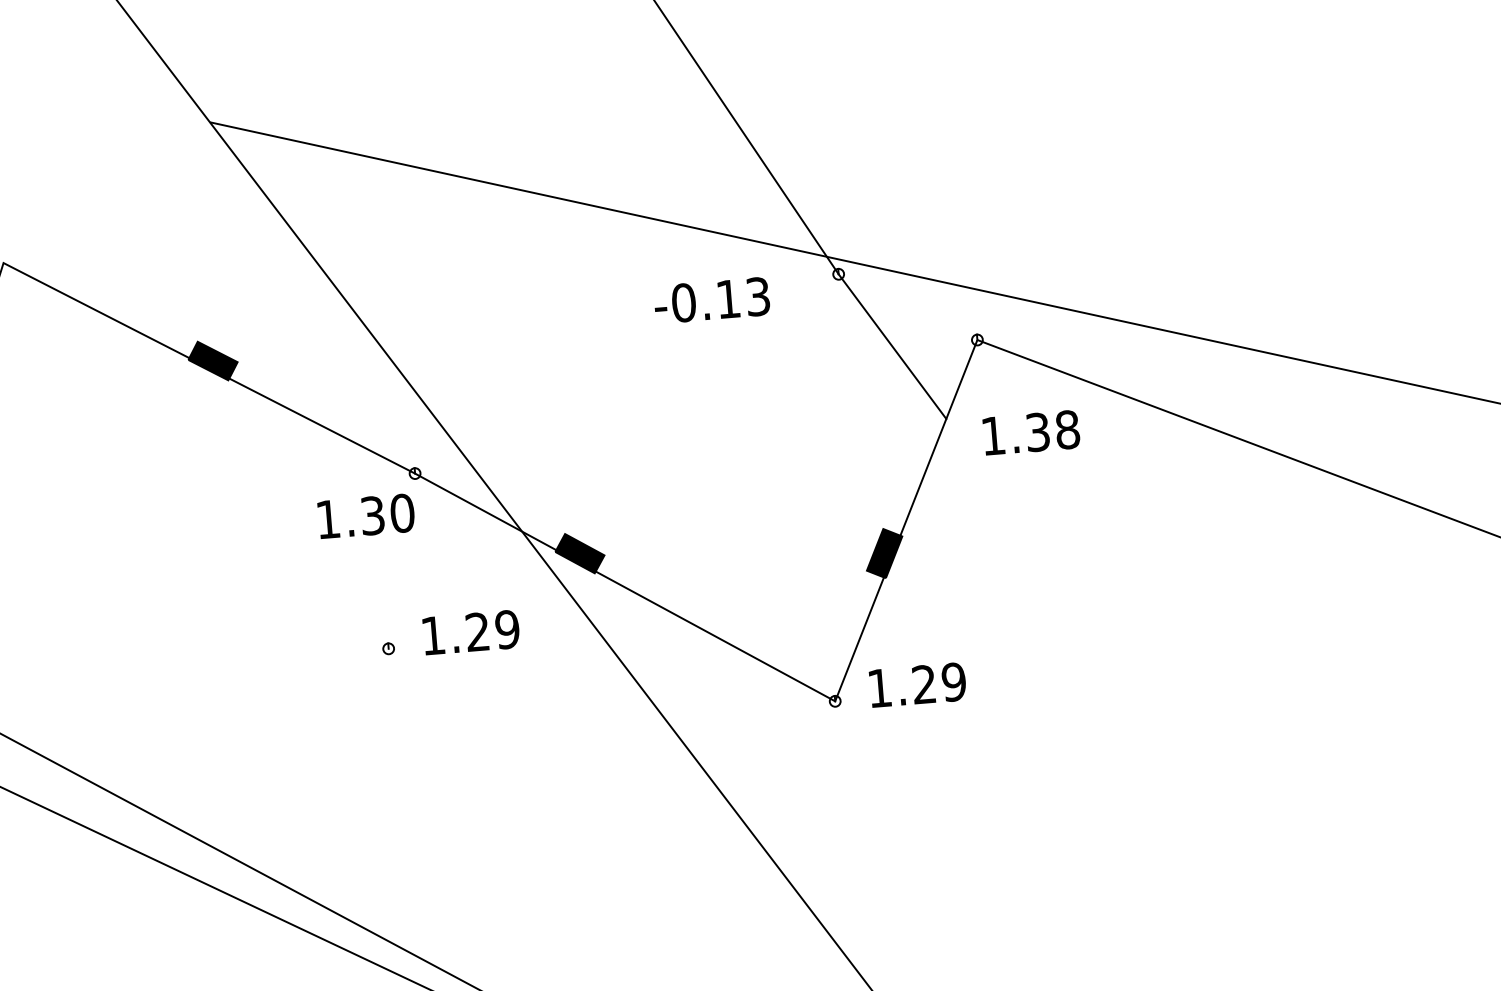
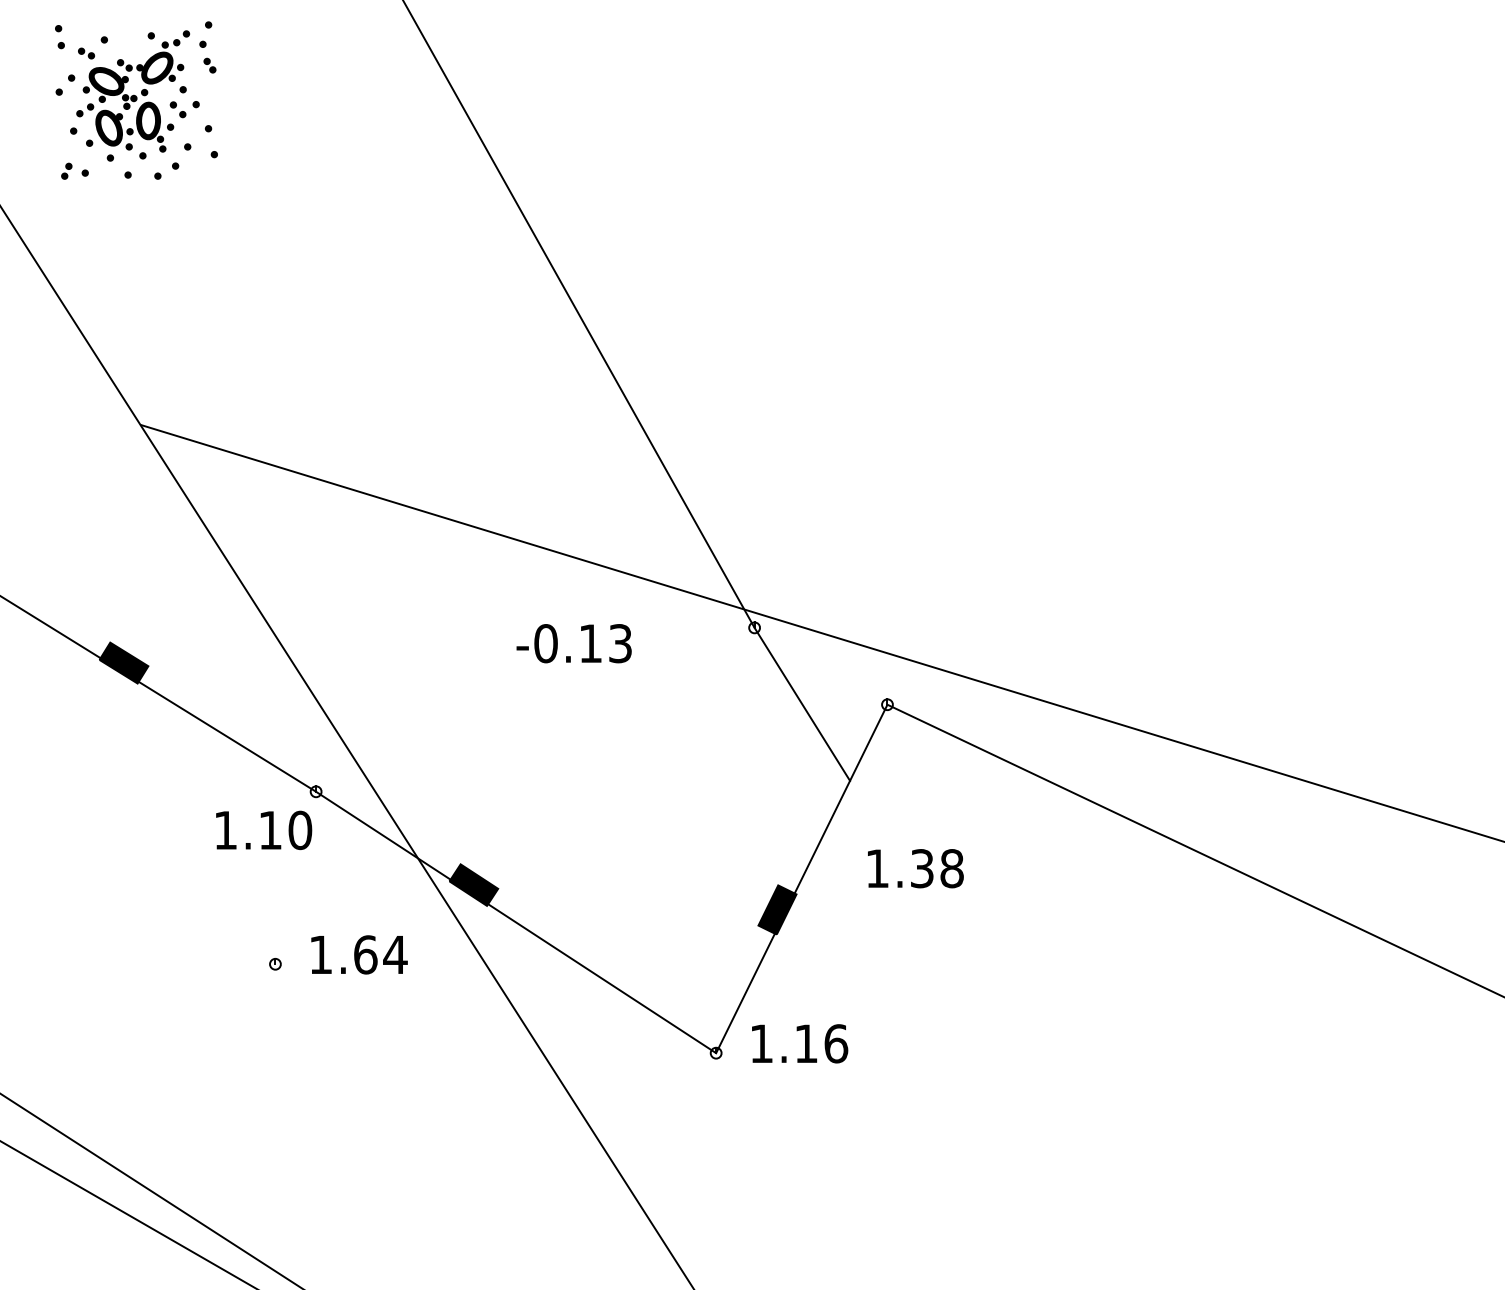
text: (711, 300) -> (573, 643), moved
text: (1031, 432) -> (915, 868), moved
text: (372, 515) -> (270, 830), 1.30 -> 1.10
text: (492, 630) -> (380, 954), 1.29 -> 1.64
text: (939, 683) -> (821, 1043), 1.29 -> 1.16

